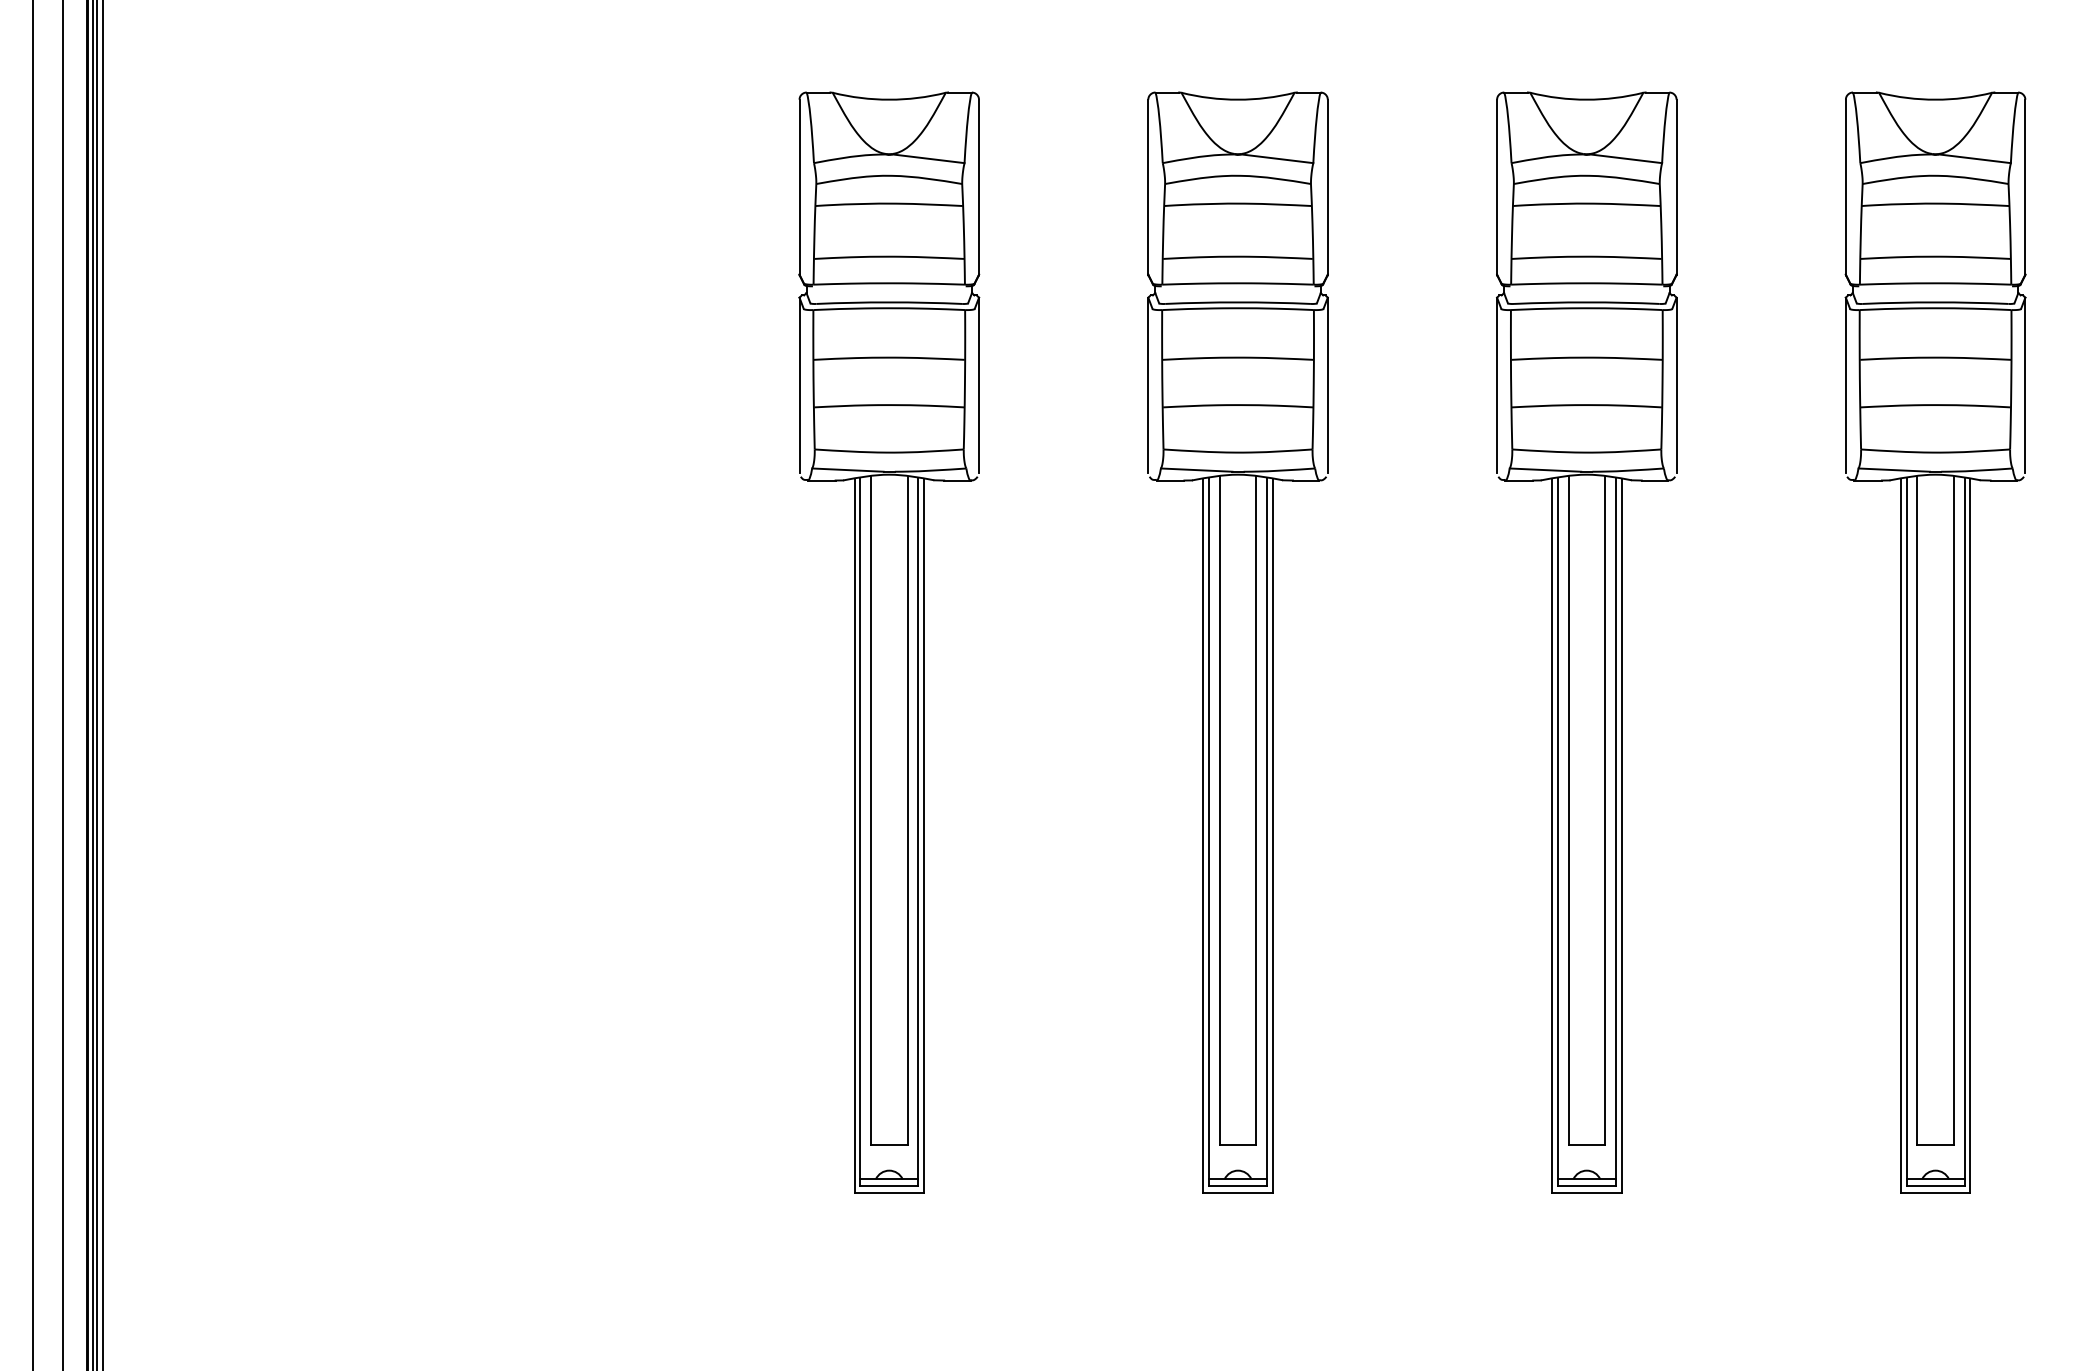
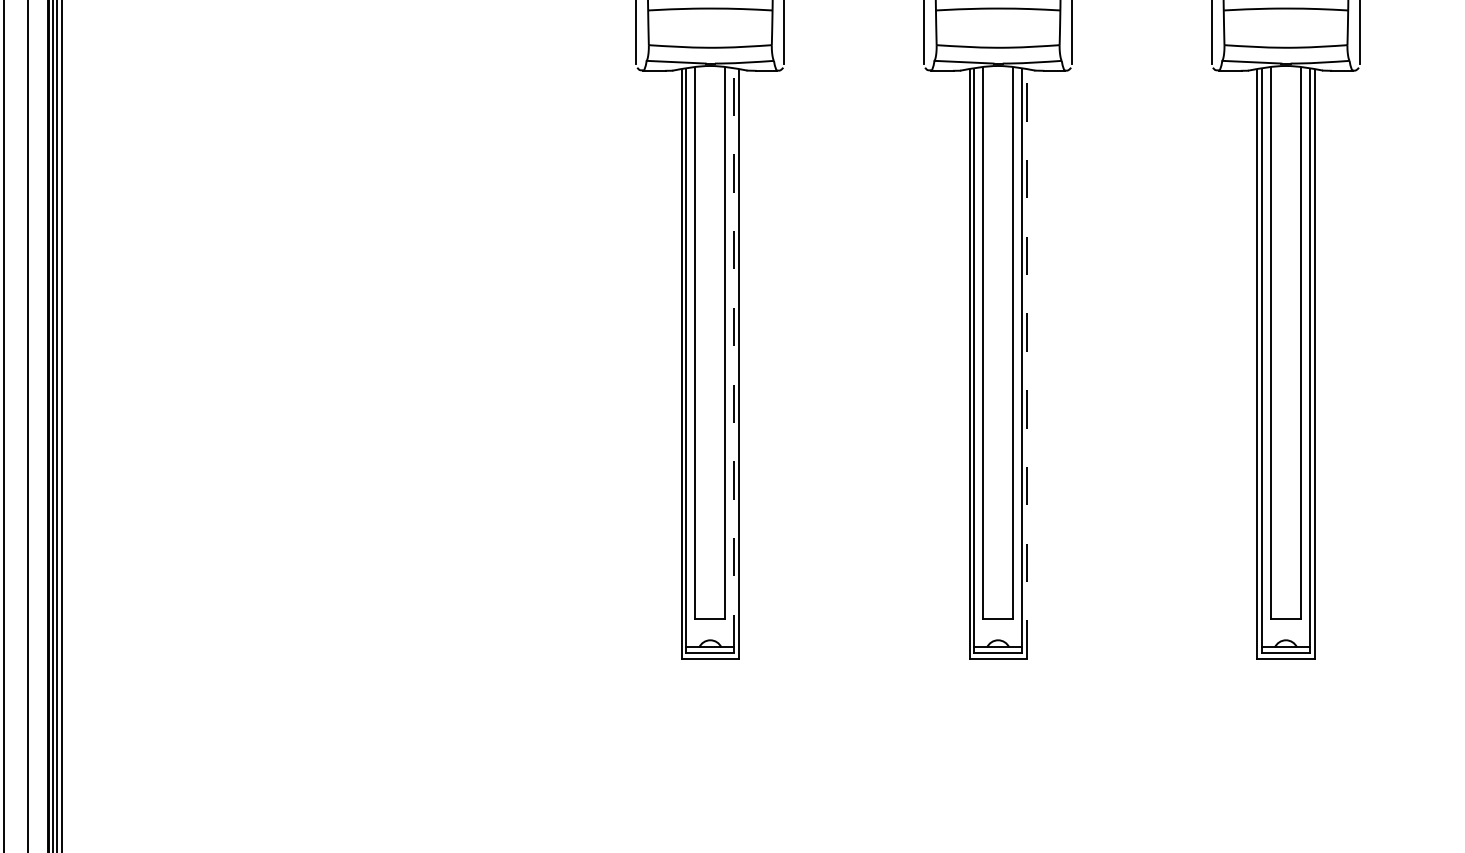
line: (918, 831) -> (734, 360), solid -> dashed
line: (1272, 835) -> (1026, 363), solid -> dashed

